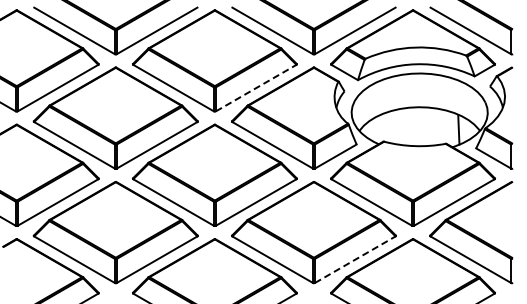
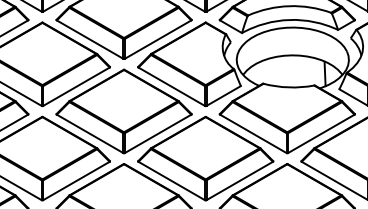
line: (256, 88) -> (158, 39), dashed -> solid
line: (355, 259) -> (239, 180), dashed -> solid

